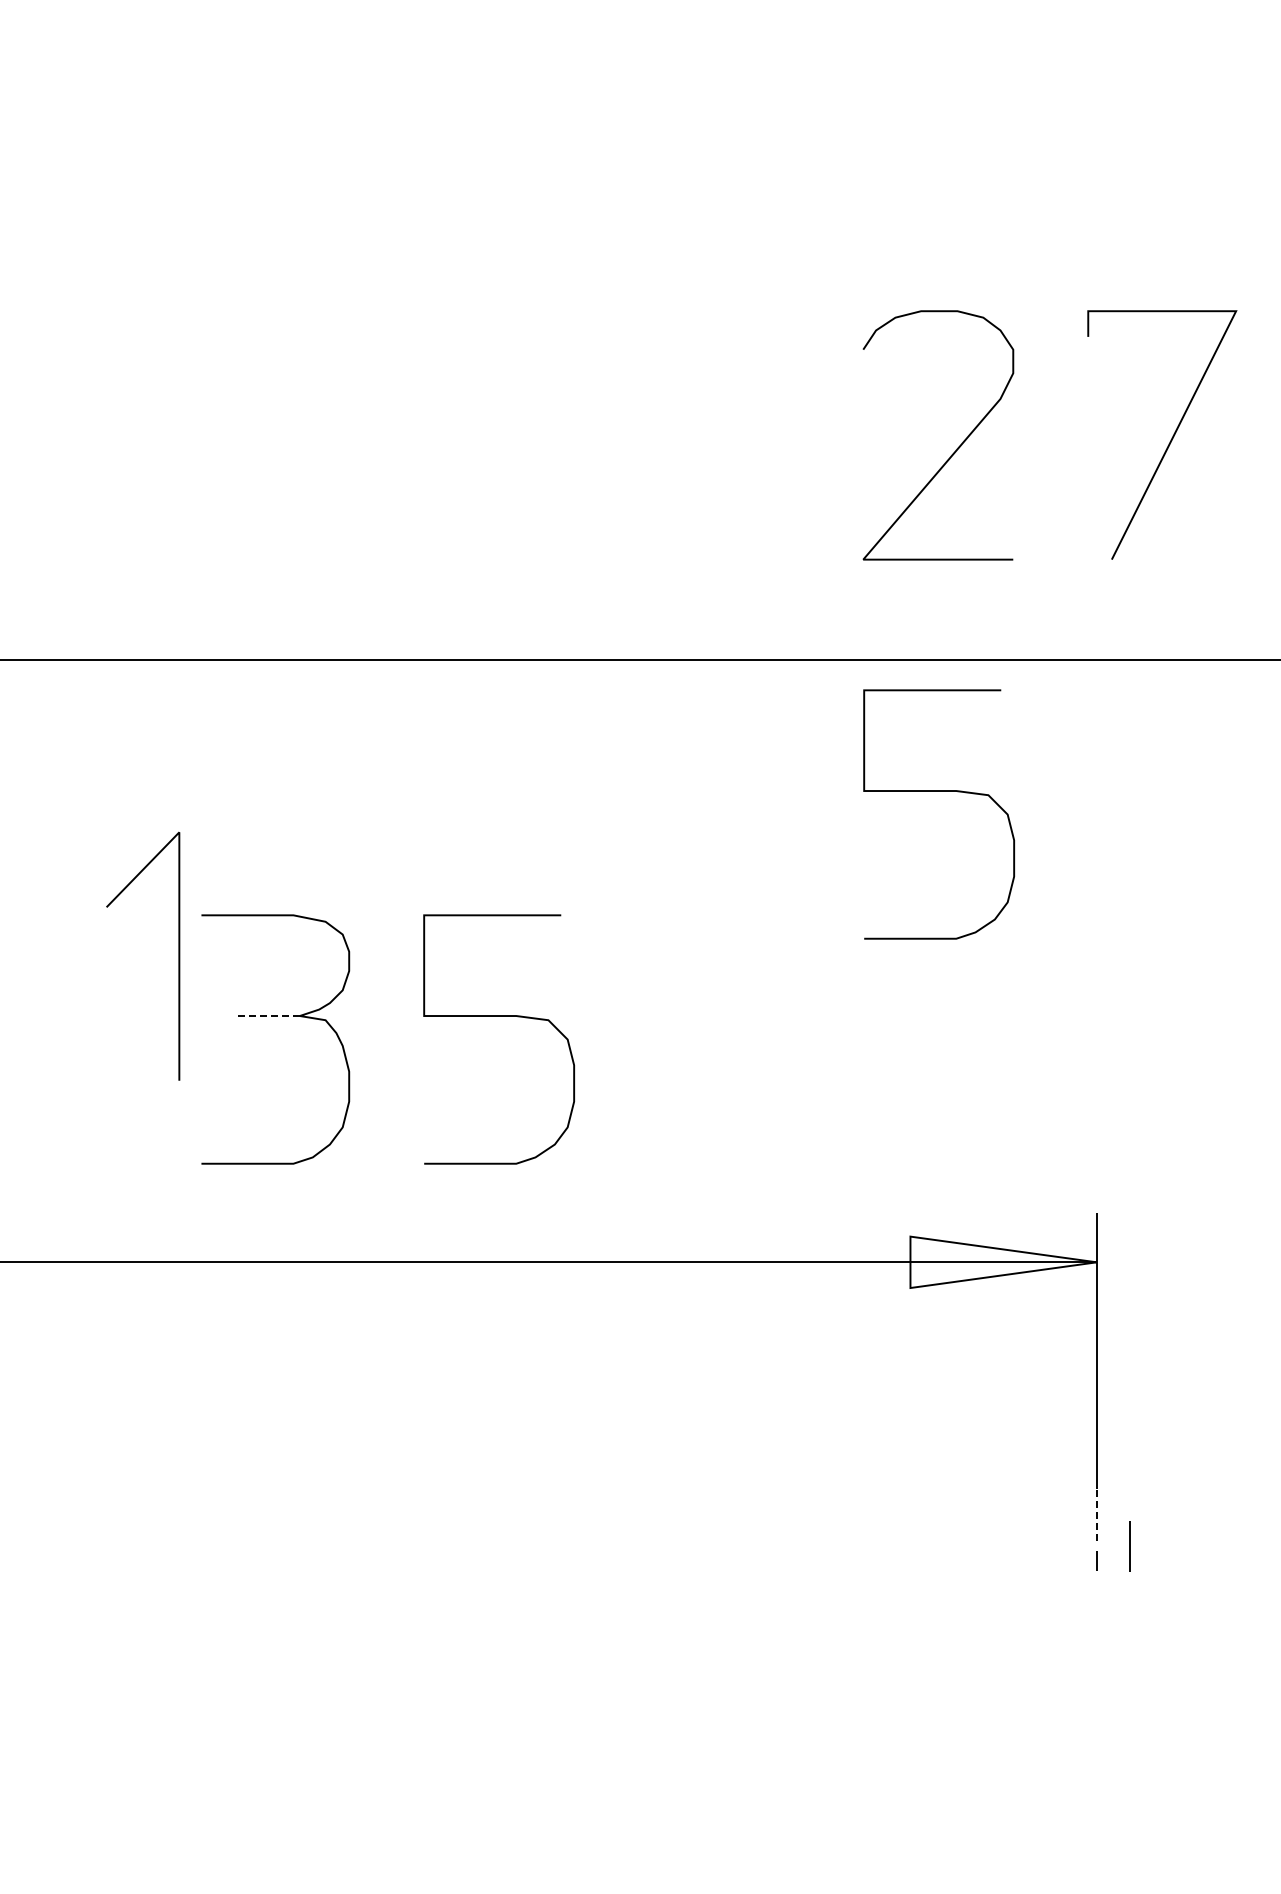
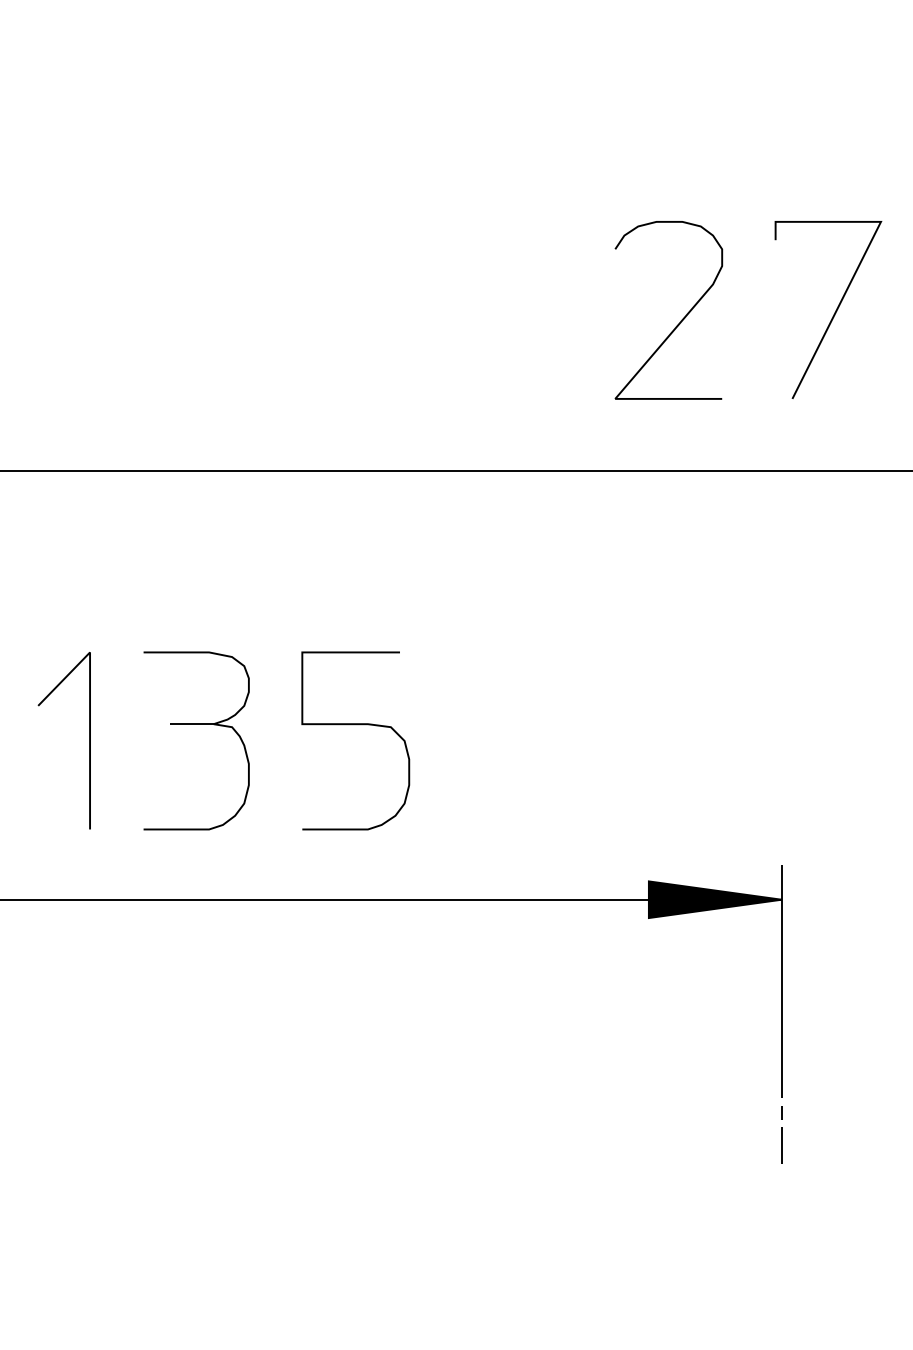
curve: (938, 791) -> (668, 564), removed
line: (178, 955) -> (89, 740), moved
line: (269, 1016) -> (192, 724), dashed -> solid
fill: (1003, 1262) -> (715, 899), added
line: (1096, 1515) -> (781, 1080), dashed -> solid
line: (1129, 1546) -> (781, 1145), moved

